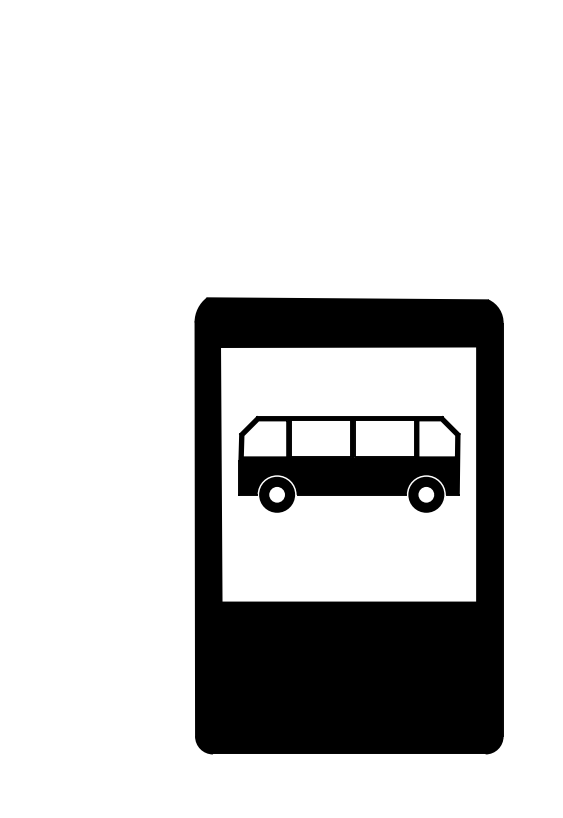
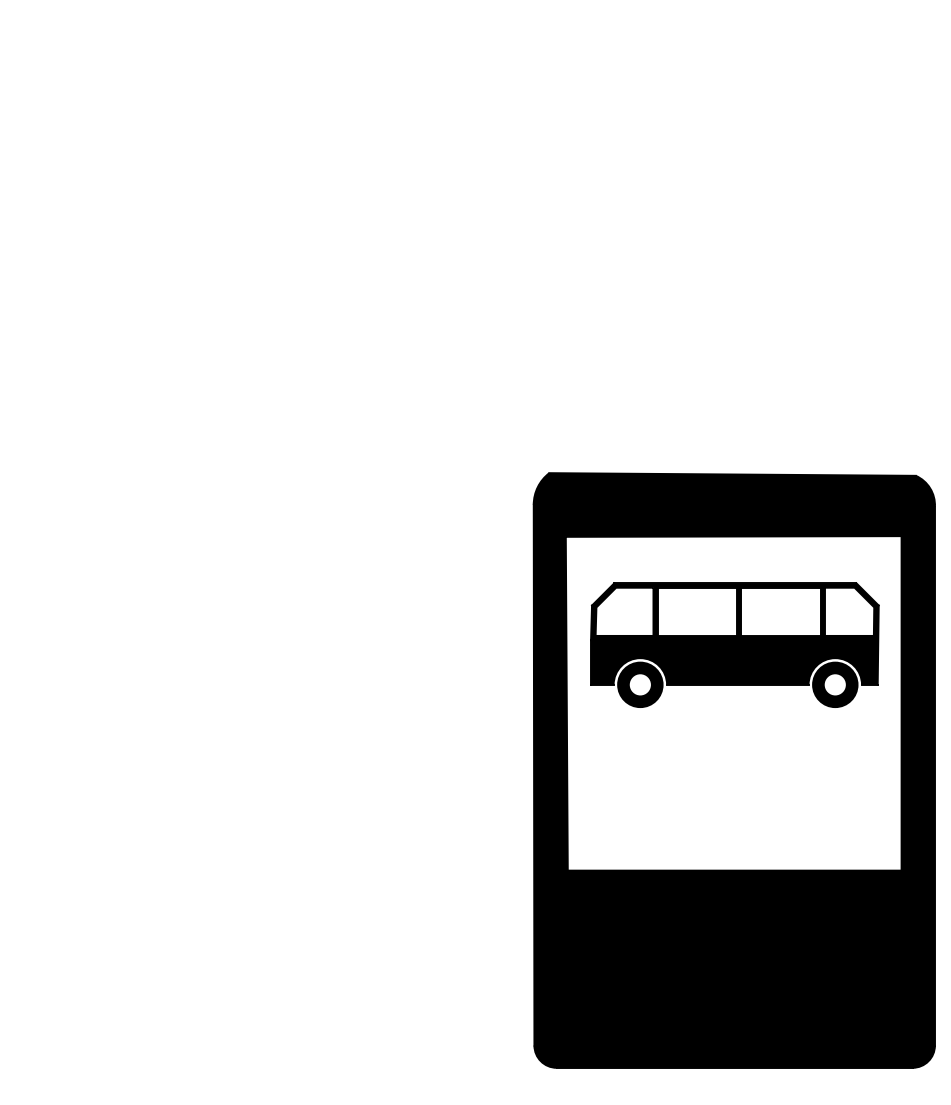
part: (349, 463) -> (734, 644), moved

